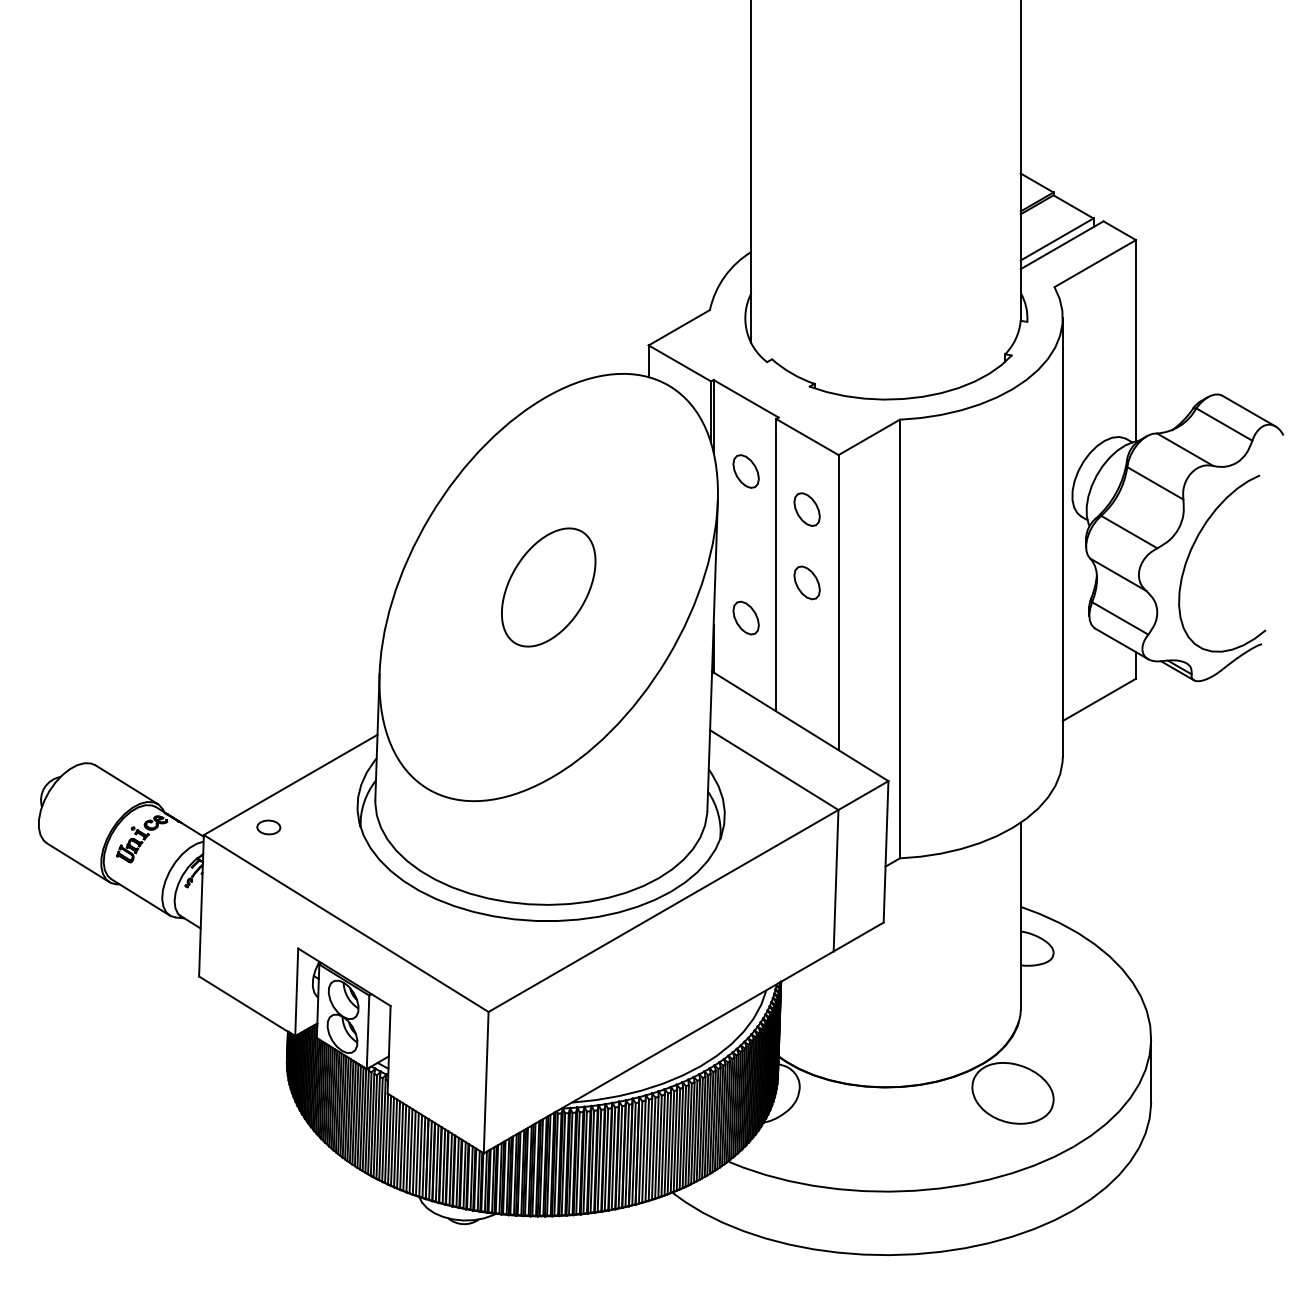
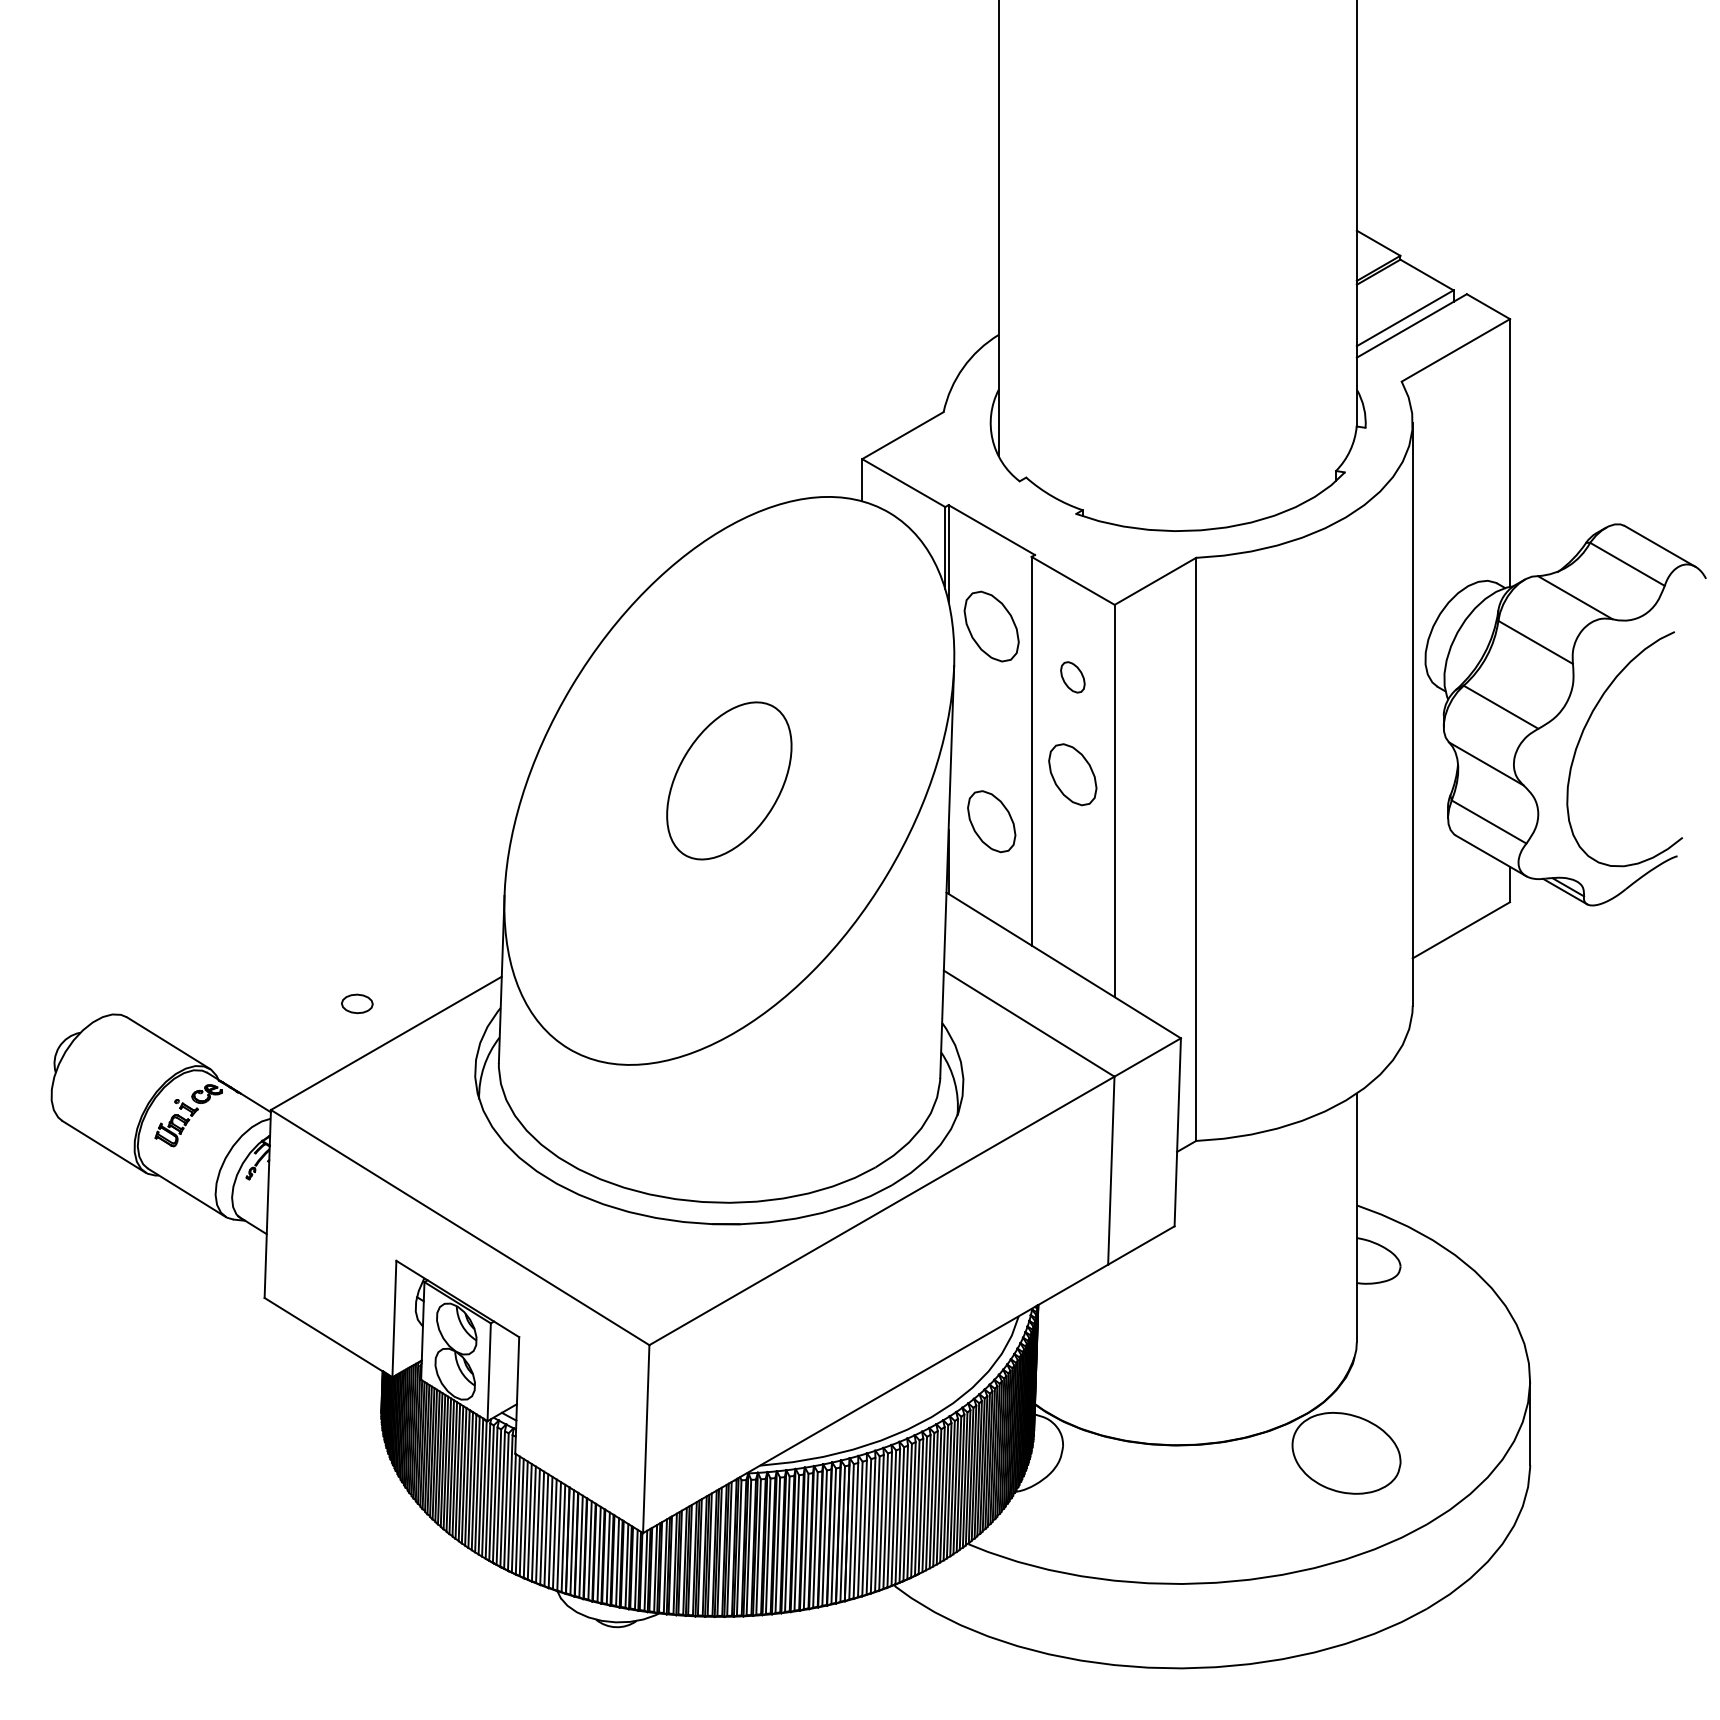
part: (745, 471) -> (991, 626), size x1.6
part: (806, 509) -> (1072, 677), size x0.7
part: (806, 582) -> (1072, 774), size x1.4
part: (745, 618) -> (991, 821), size x1.4
part: (268, 827) -> (357, 1003), moved

